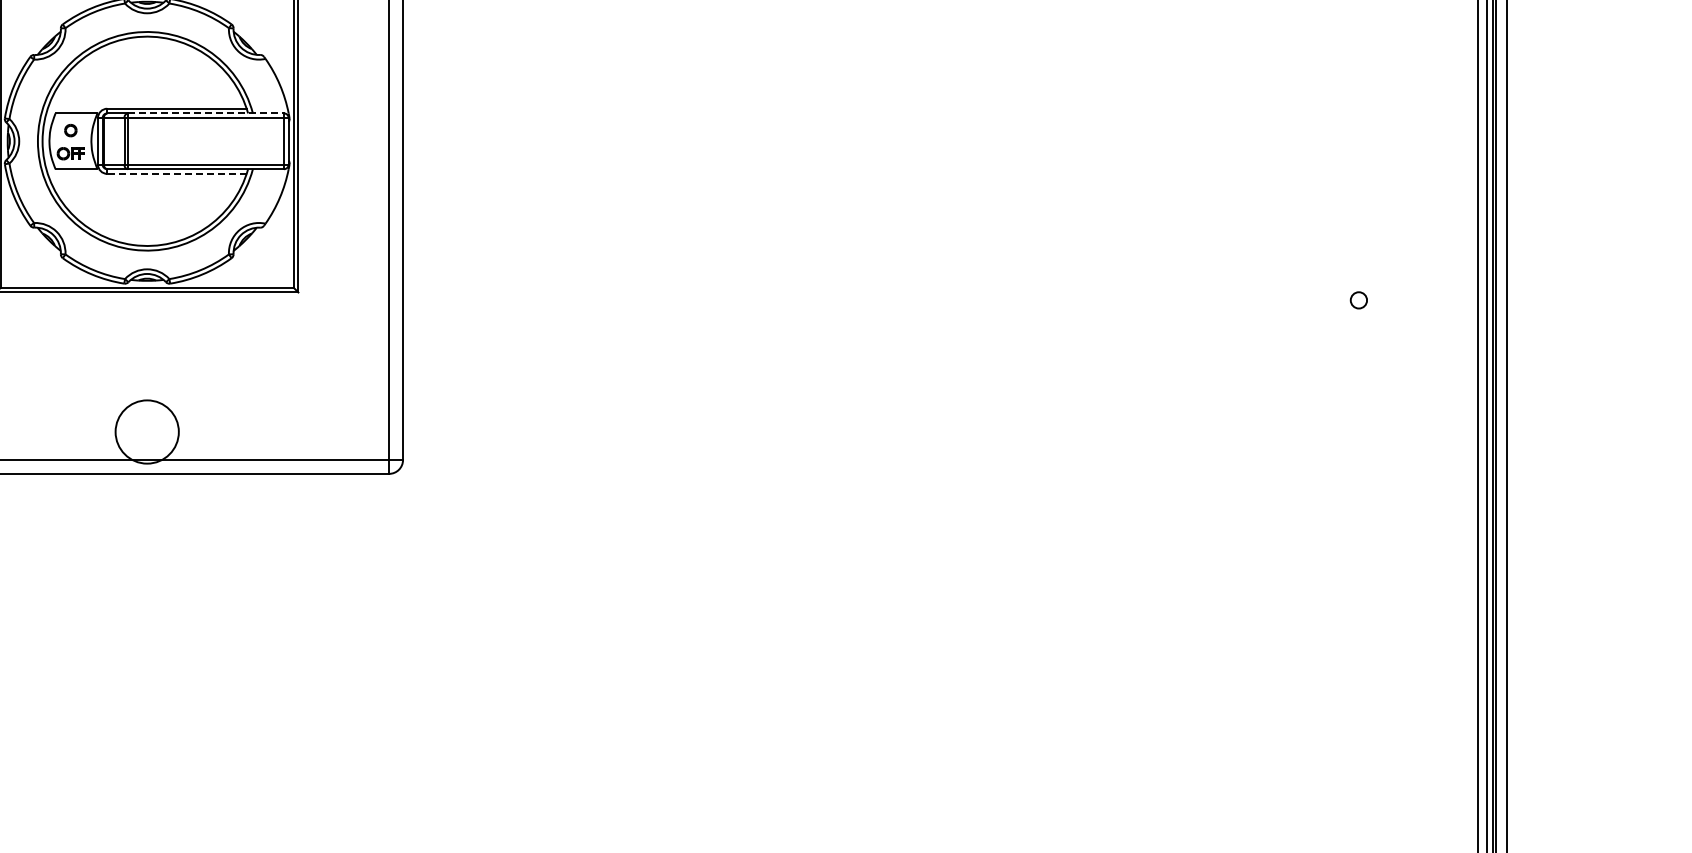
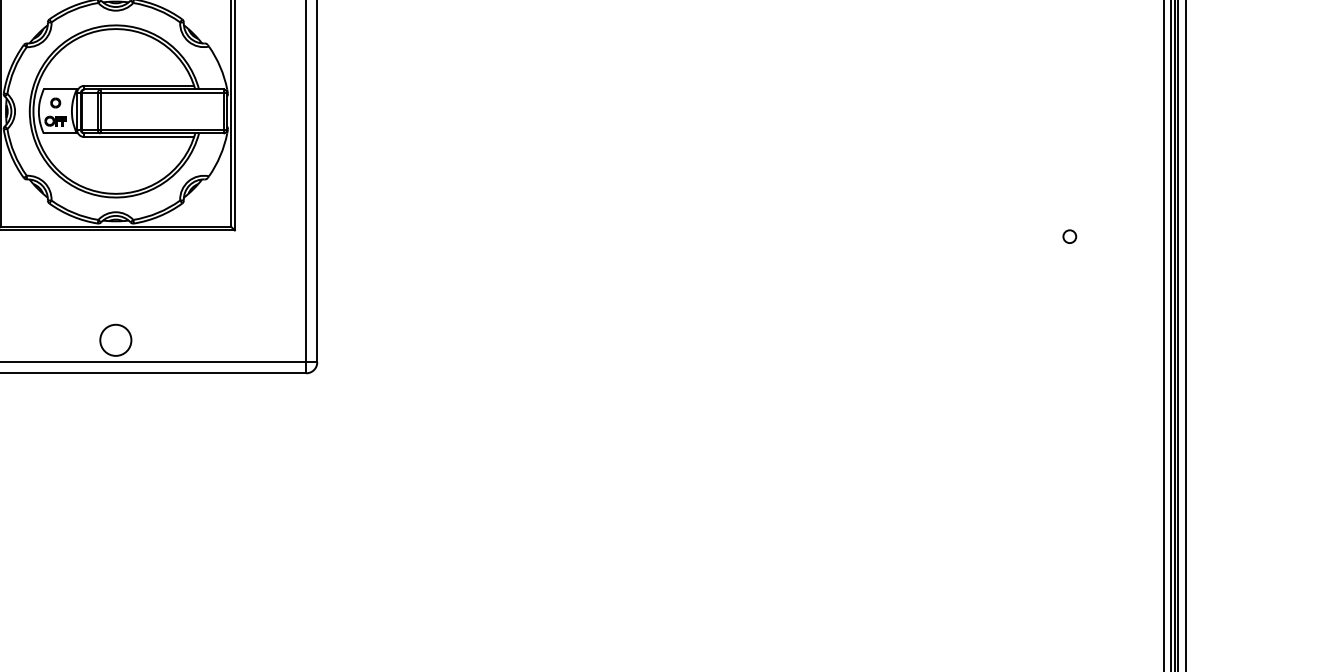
line: (206, 113) -> (162, 89), dashed -> solid
line: (176, 173) -> (138, 136), dashed -> solid
circle: (147, 431) -> (116, 339), size x0.62

